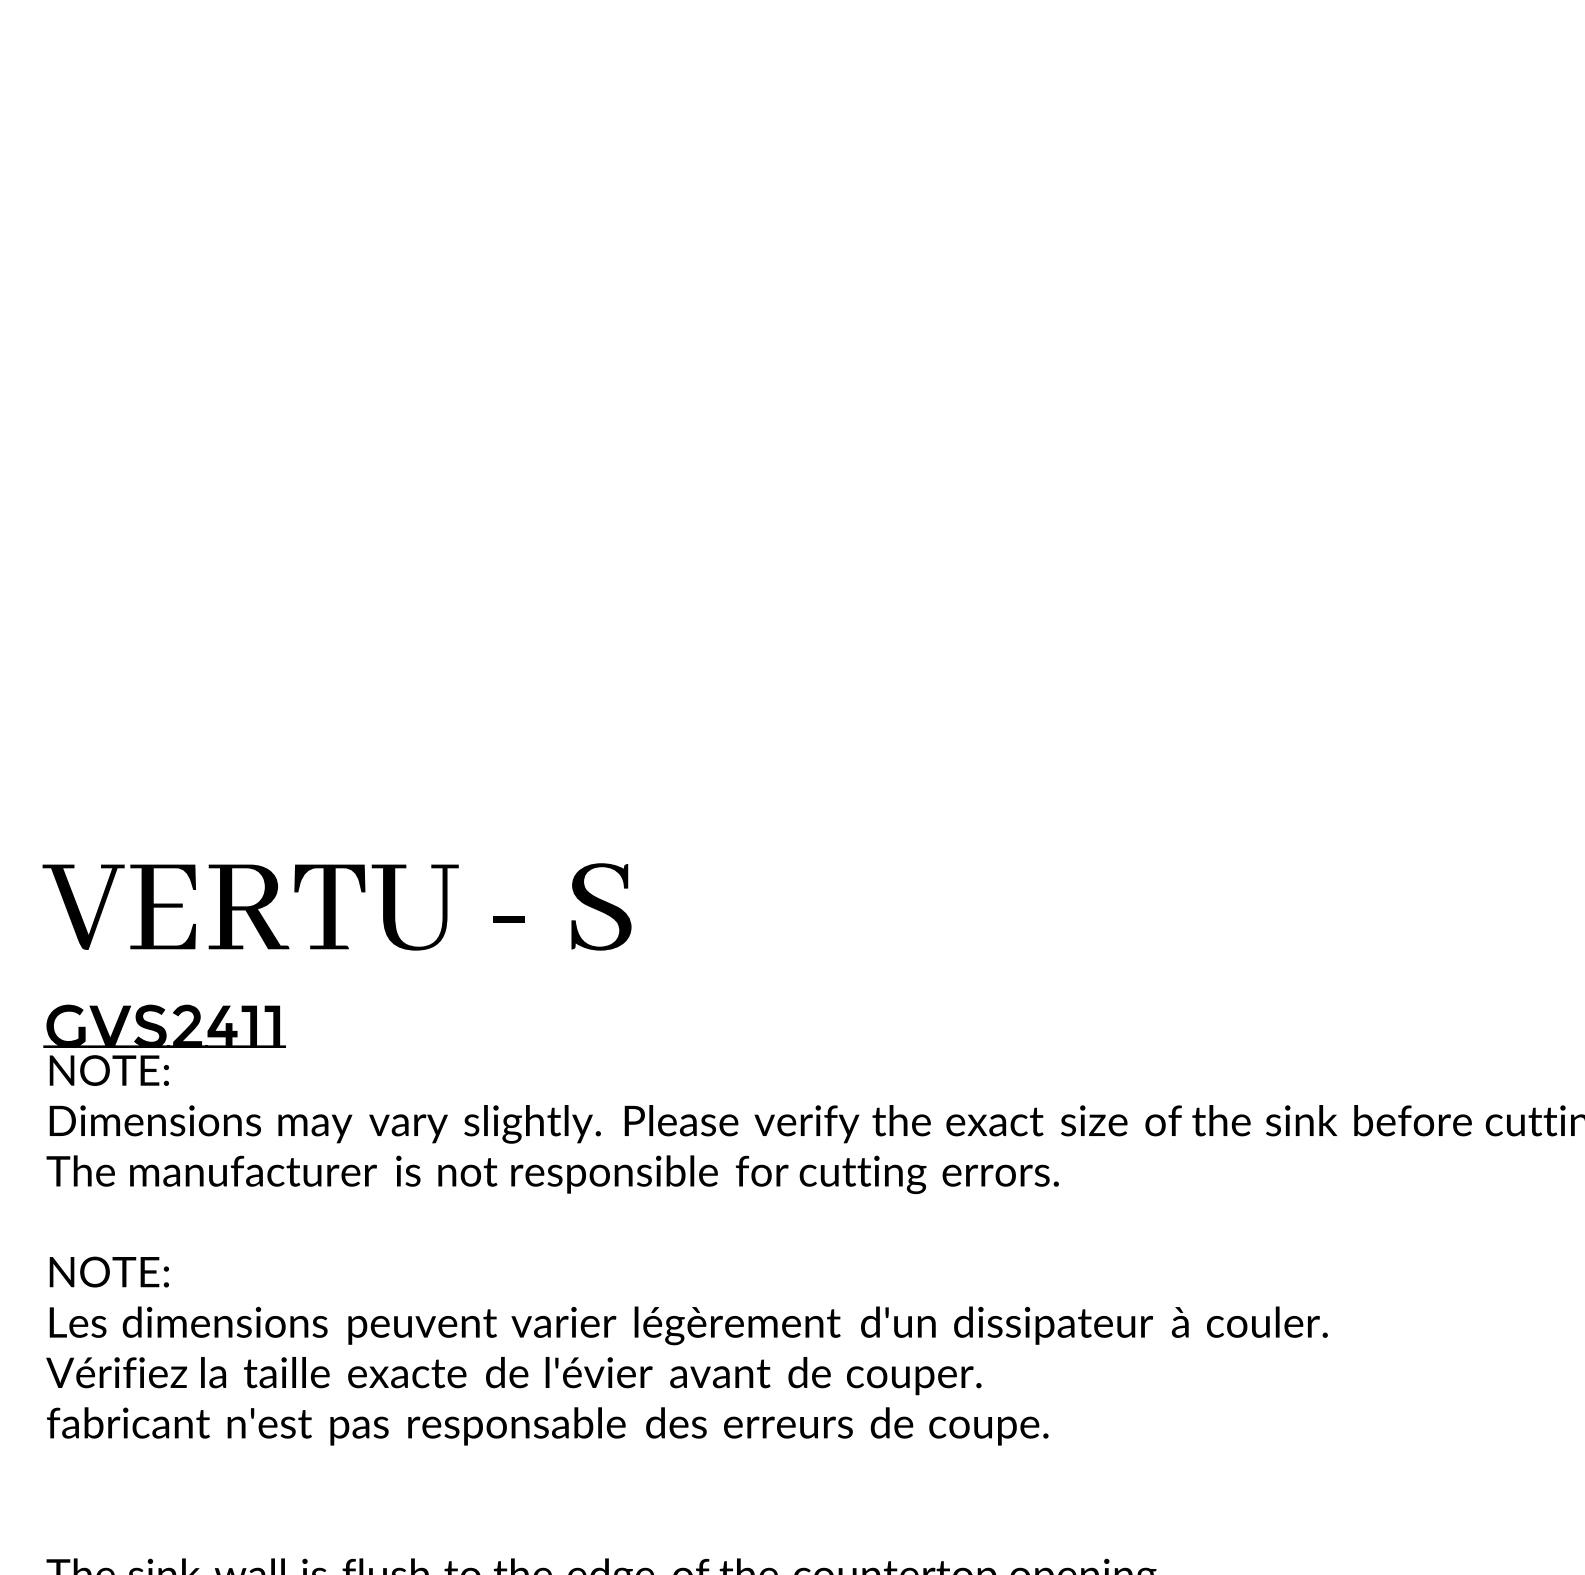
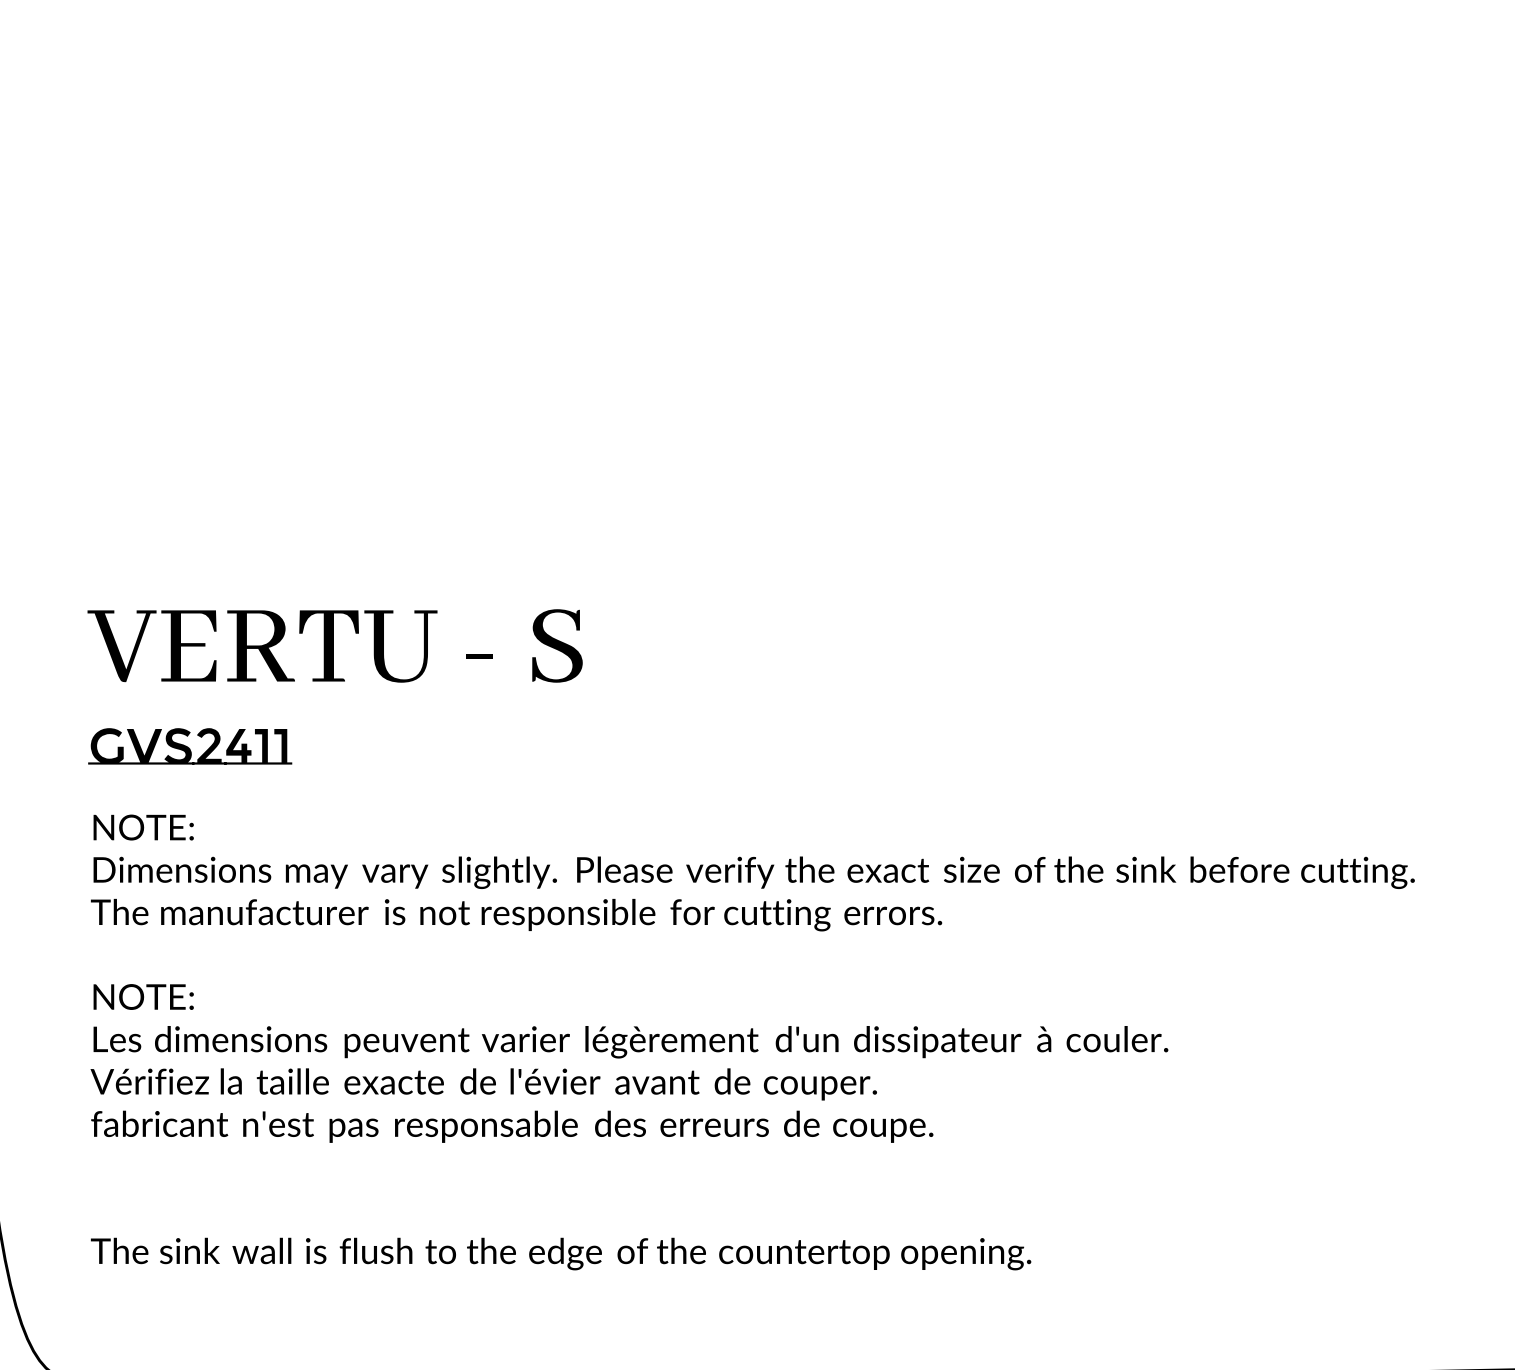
text: (336, 955) -> (334, 686), moved

